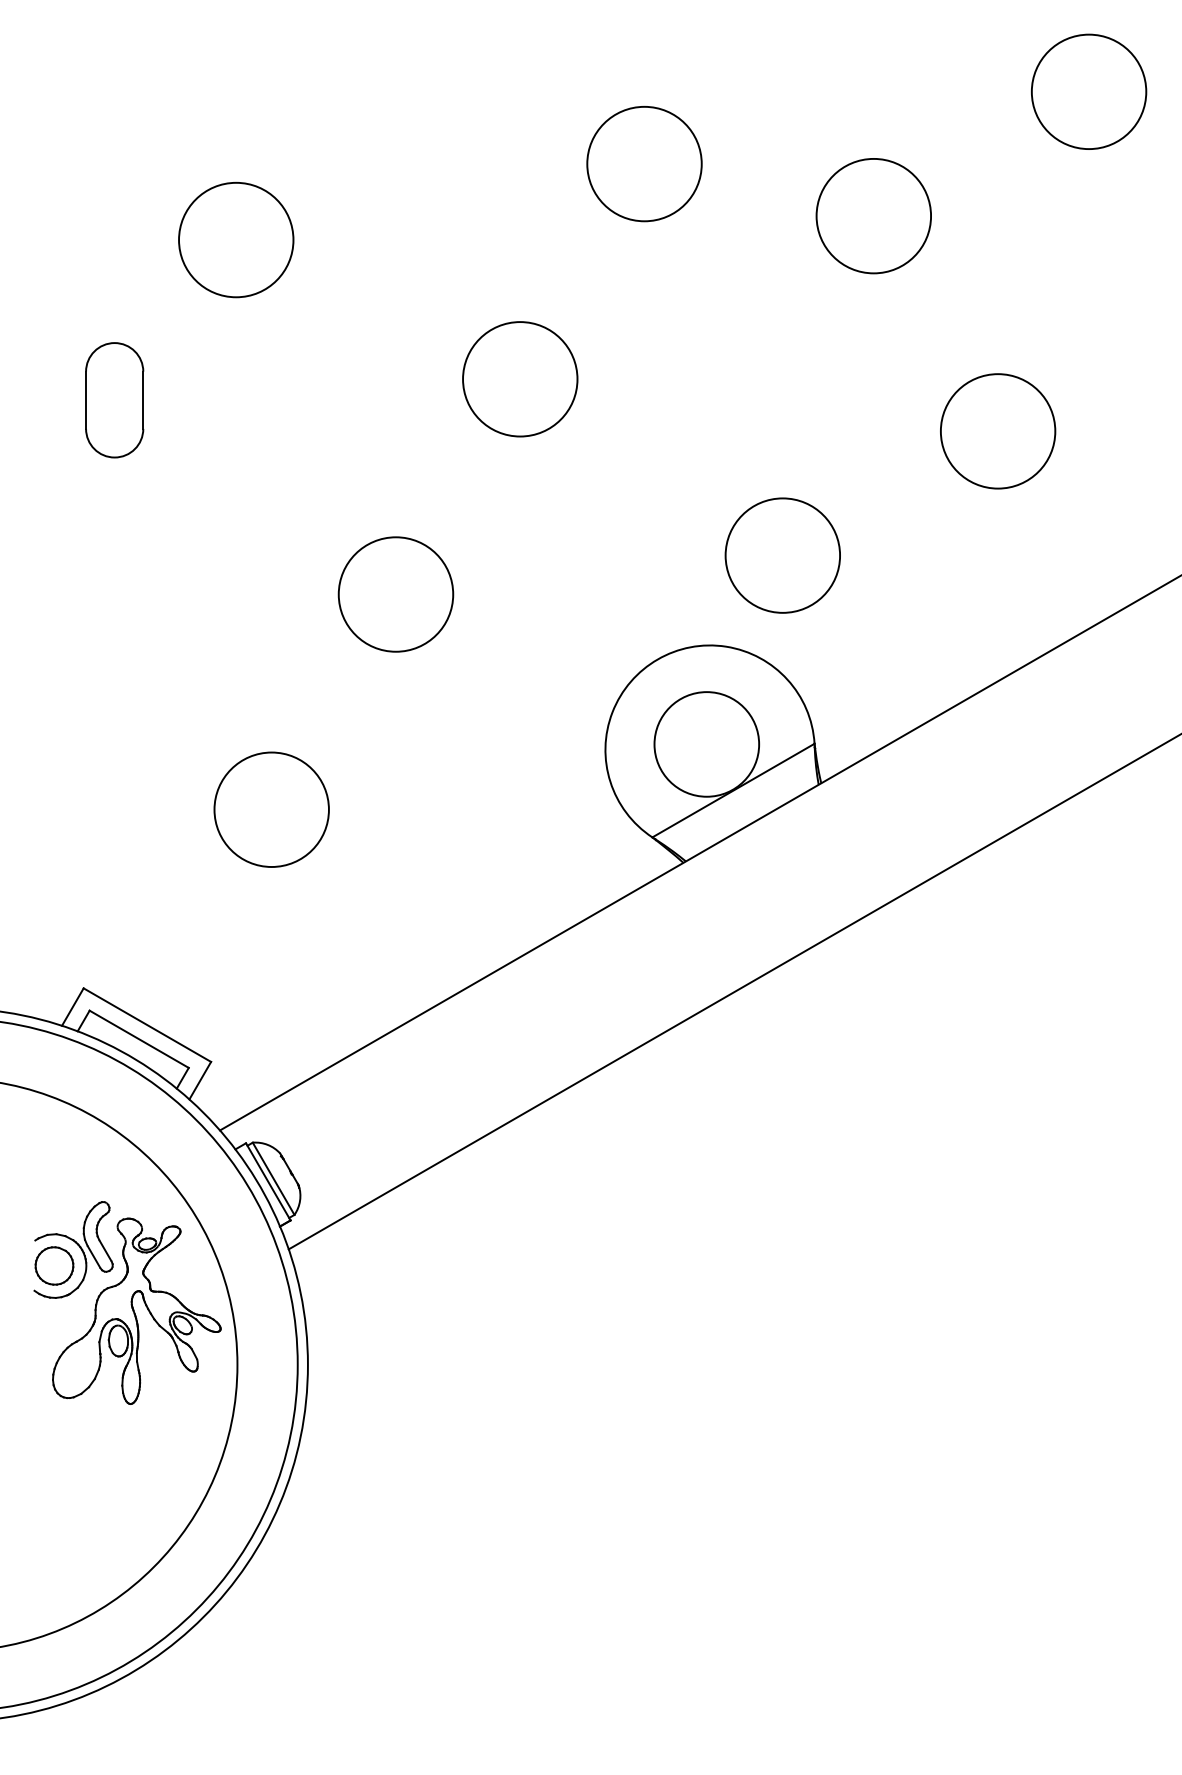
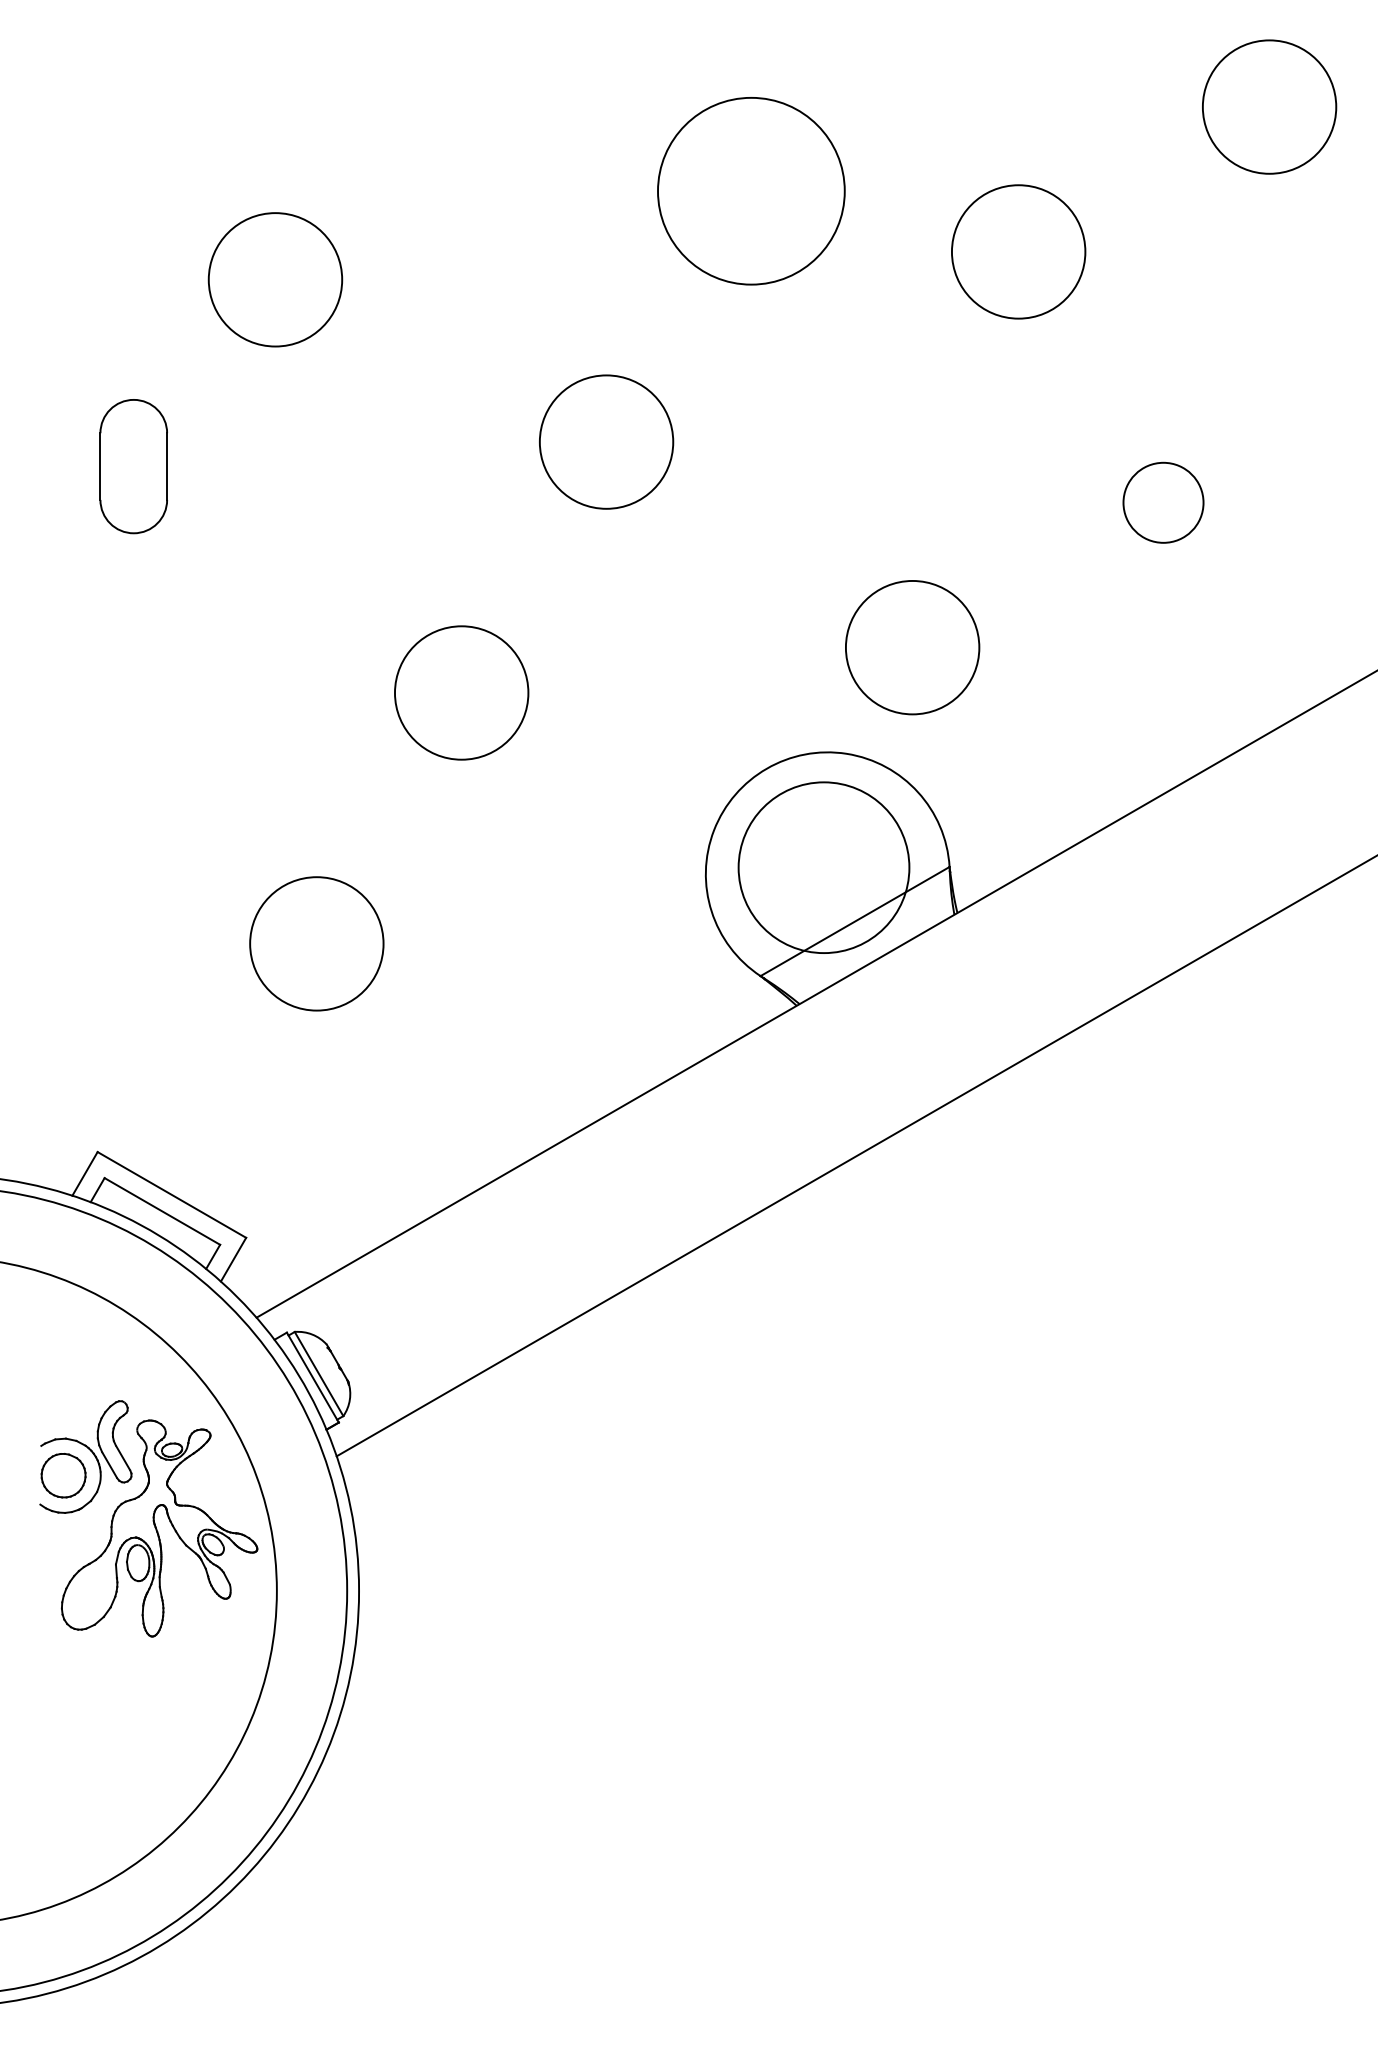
circle: (644, 163) -> (751, 190), size x1.4
circle: (998, 431) -> (1163, 502), size x0.6
circle: (707, 744) -> (824, 867), size x1.4

